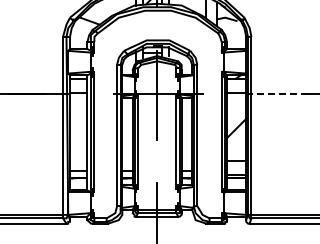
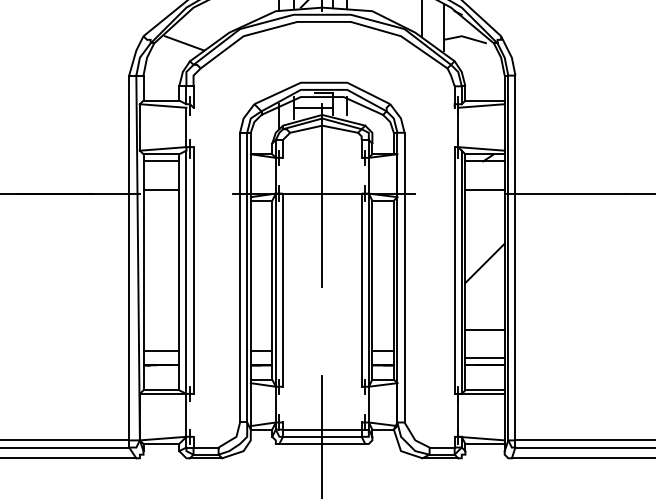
line: (275, 94) -> (564, 193), dashed -> solid

